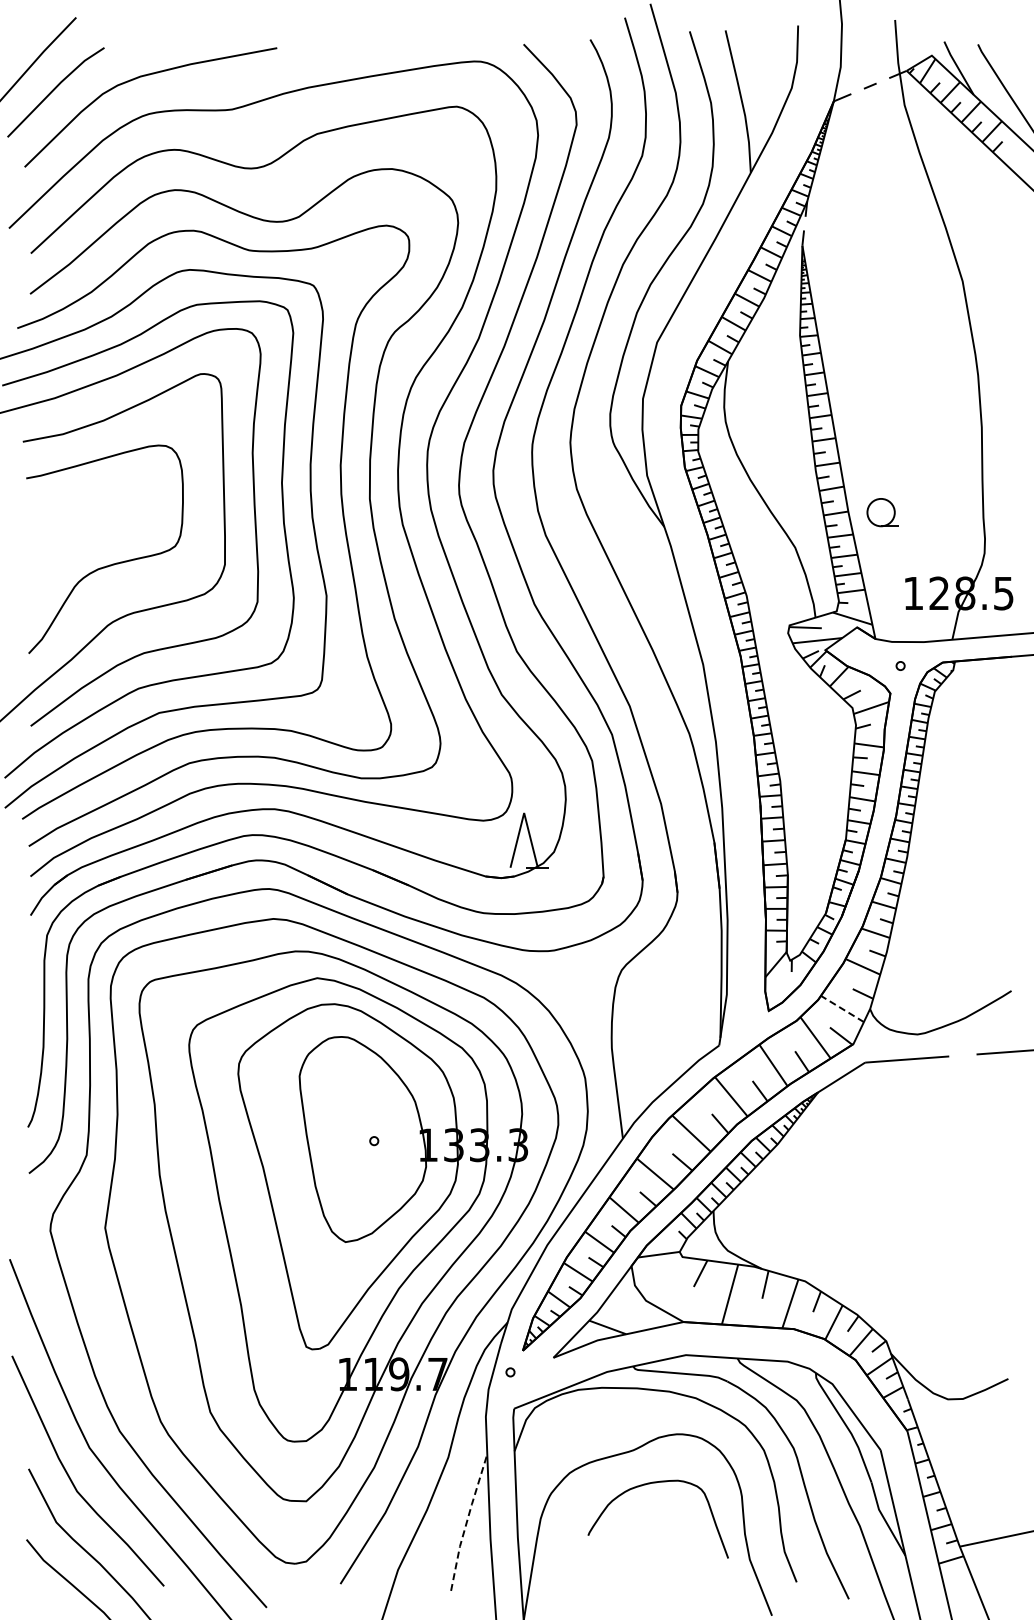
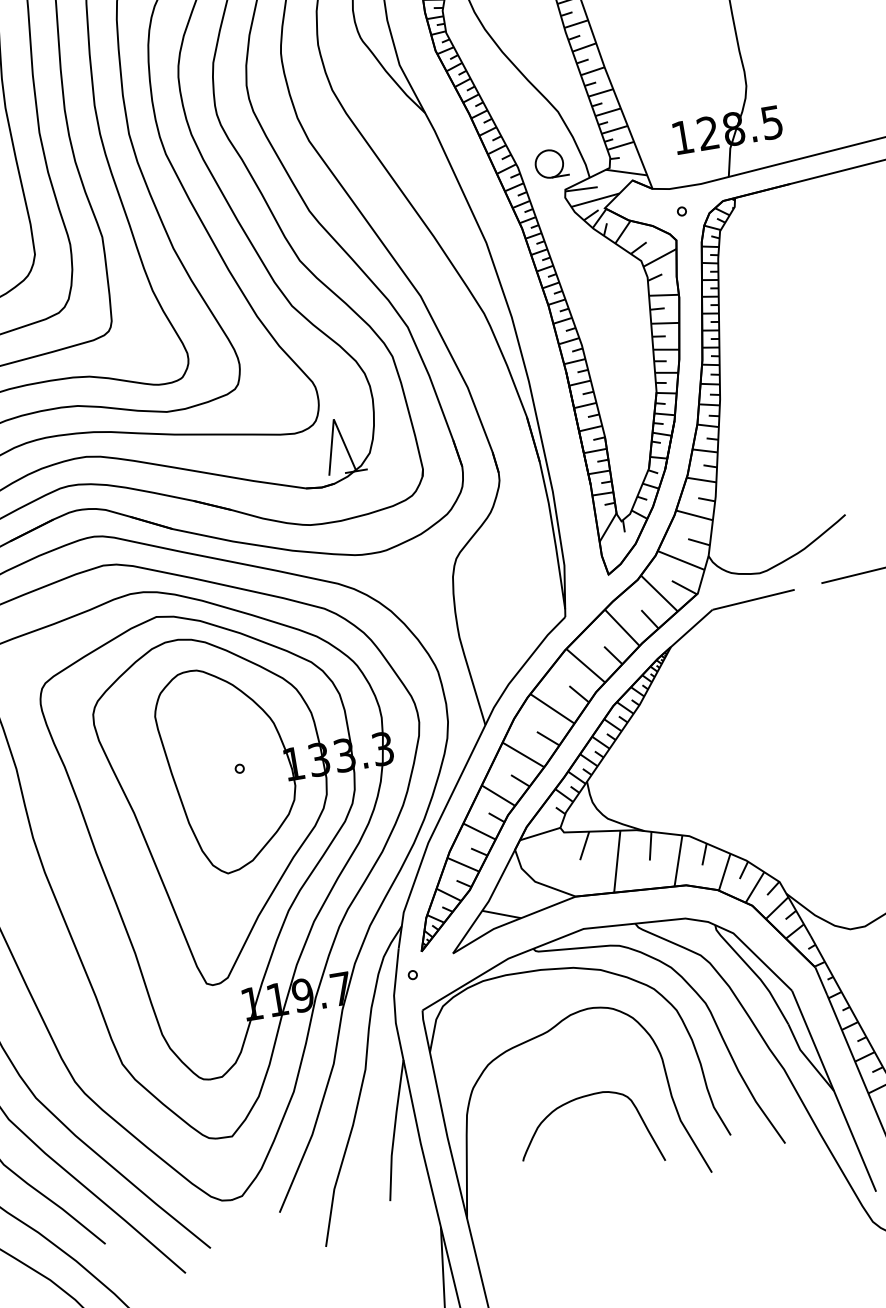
part: (882, 512) -> (550, 163), moved
line: (842, 1008) -> (681, 560), dashed -> solid
curve: (649, 1484) -> (575, 1100), moved
line: (467, 1521) -> (395, 1129), dashed -> solid

